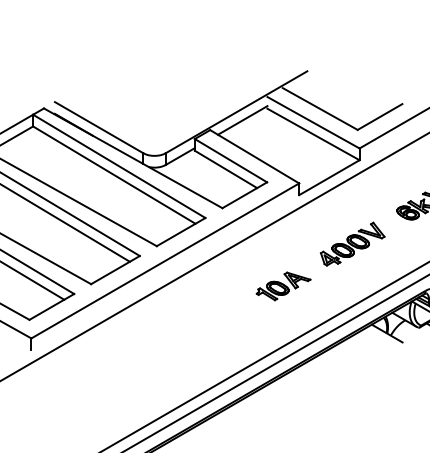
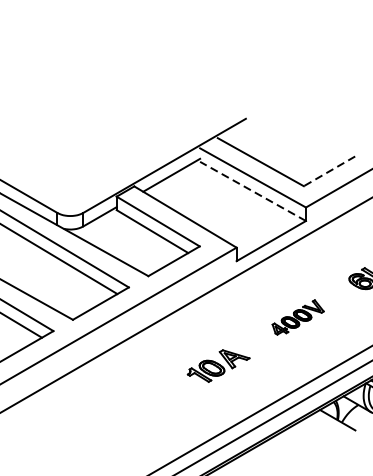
line: (380, 117) -> (330, 171), solid -> dashed
line: (313, 134) -> (253, 191), solid -> dashed
part: (352, 243) -> (297, 316), size x0.7

